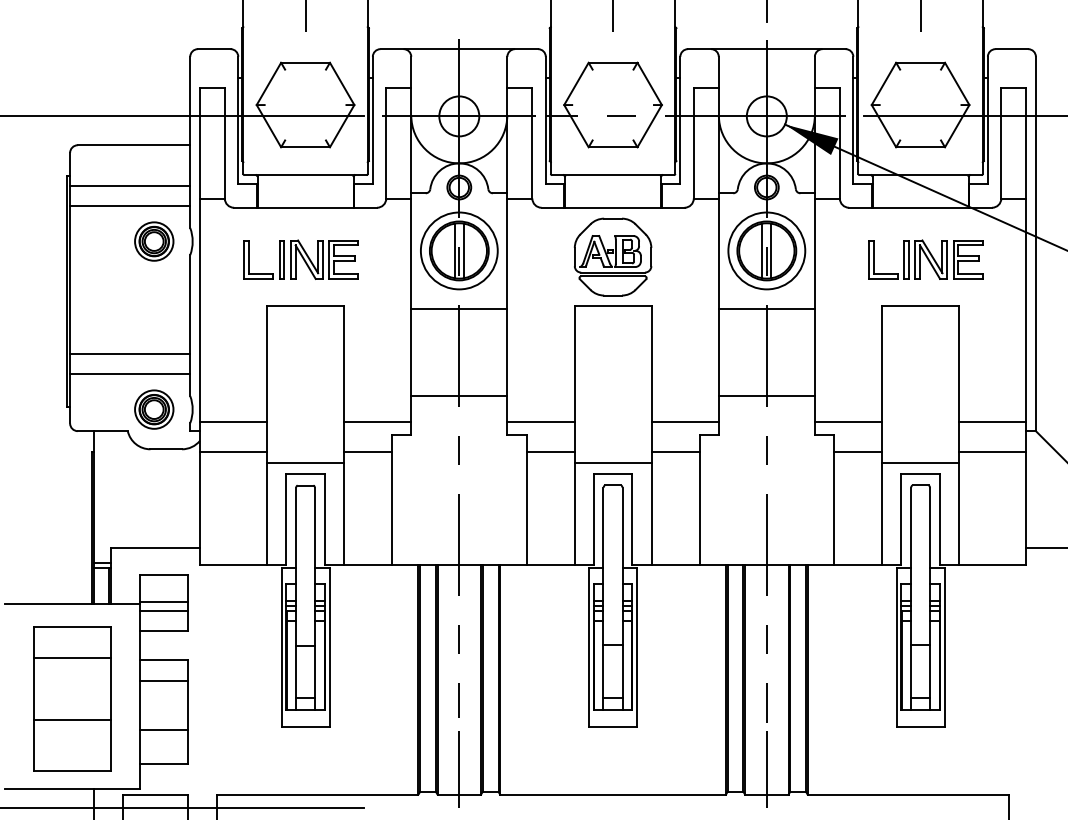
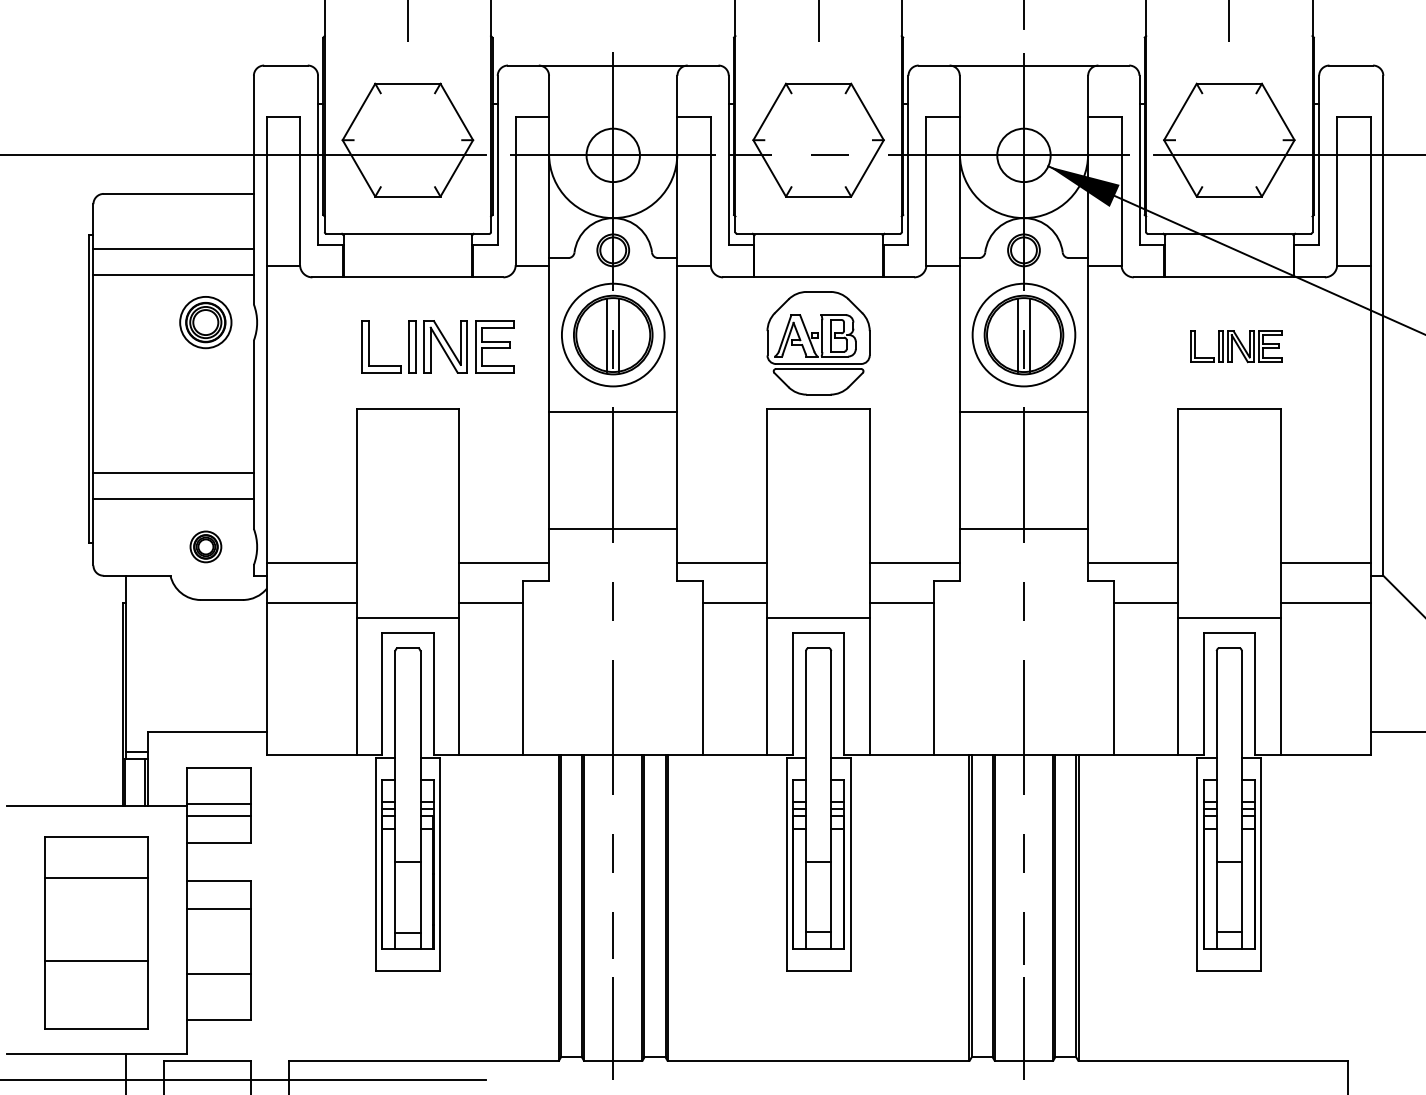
part: (300, 259) -> (437, 346), moved
part: (925, 259) -> (1235, 346), size x0.6
part: (154, 409) -> (206, 546), size x0.6

